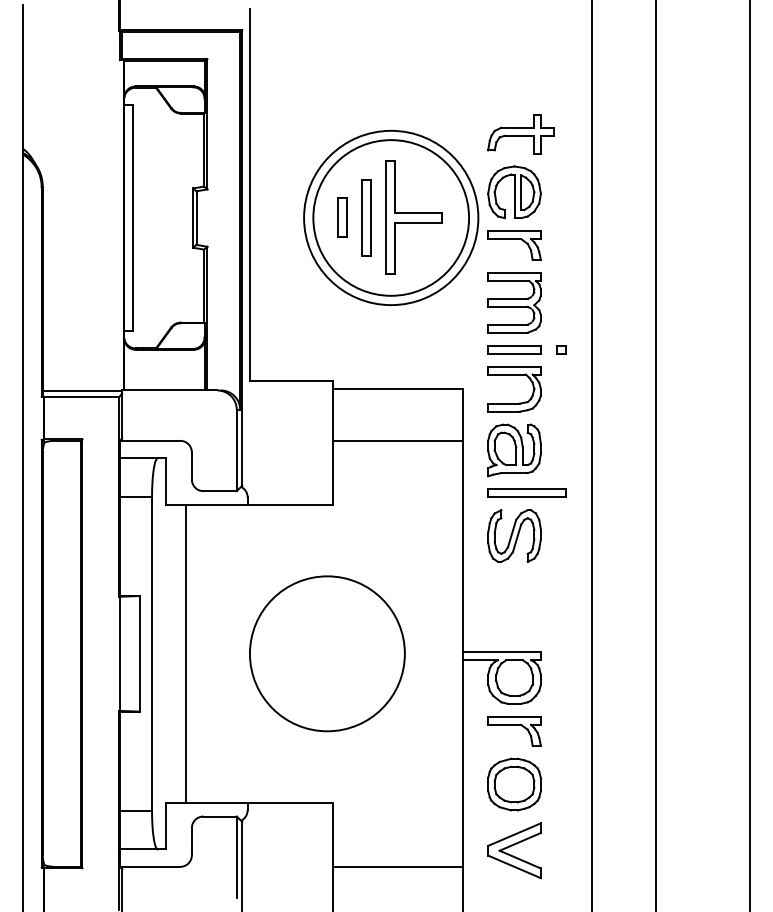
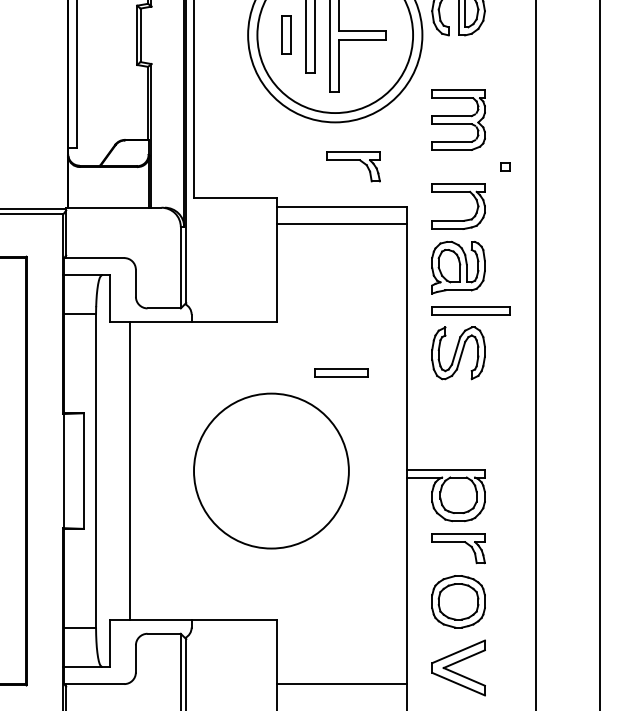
part: (514, 245) -> (353, 166), moved
part: (514, 349) -> (341, 372), moved
line: (397, 440) -> (341, 223), moved

